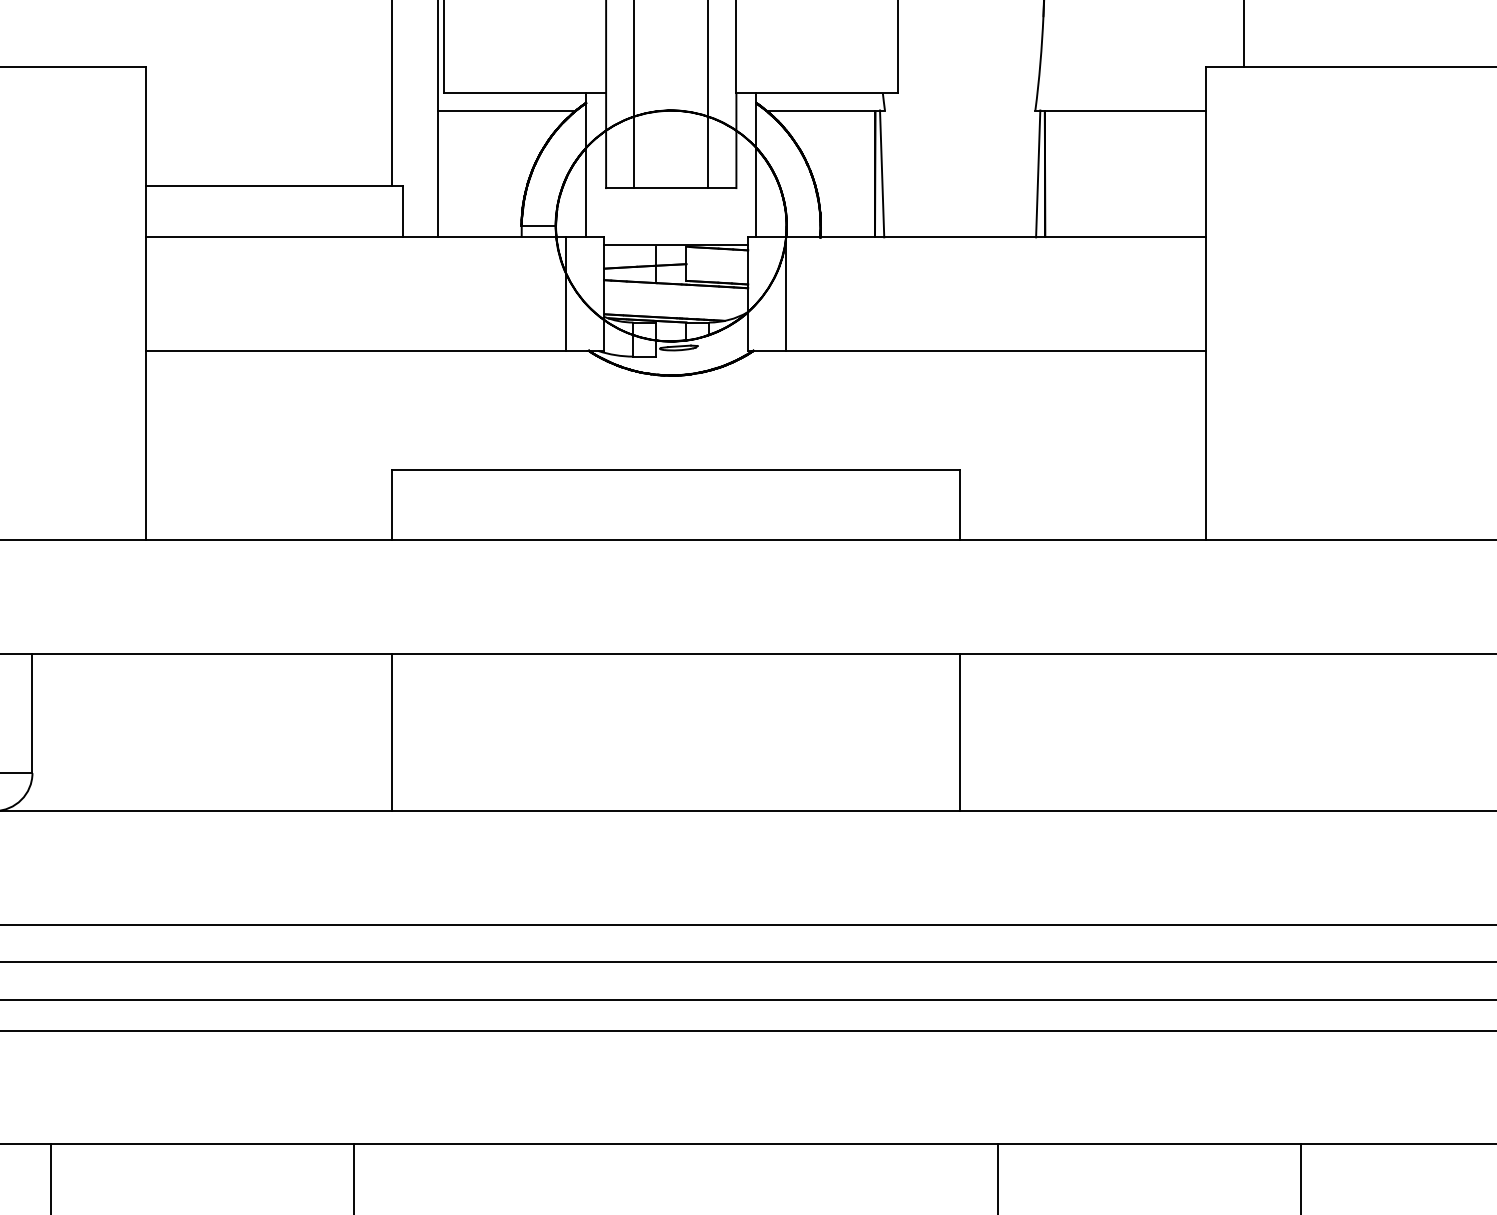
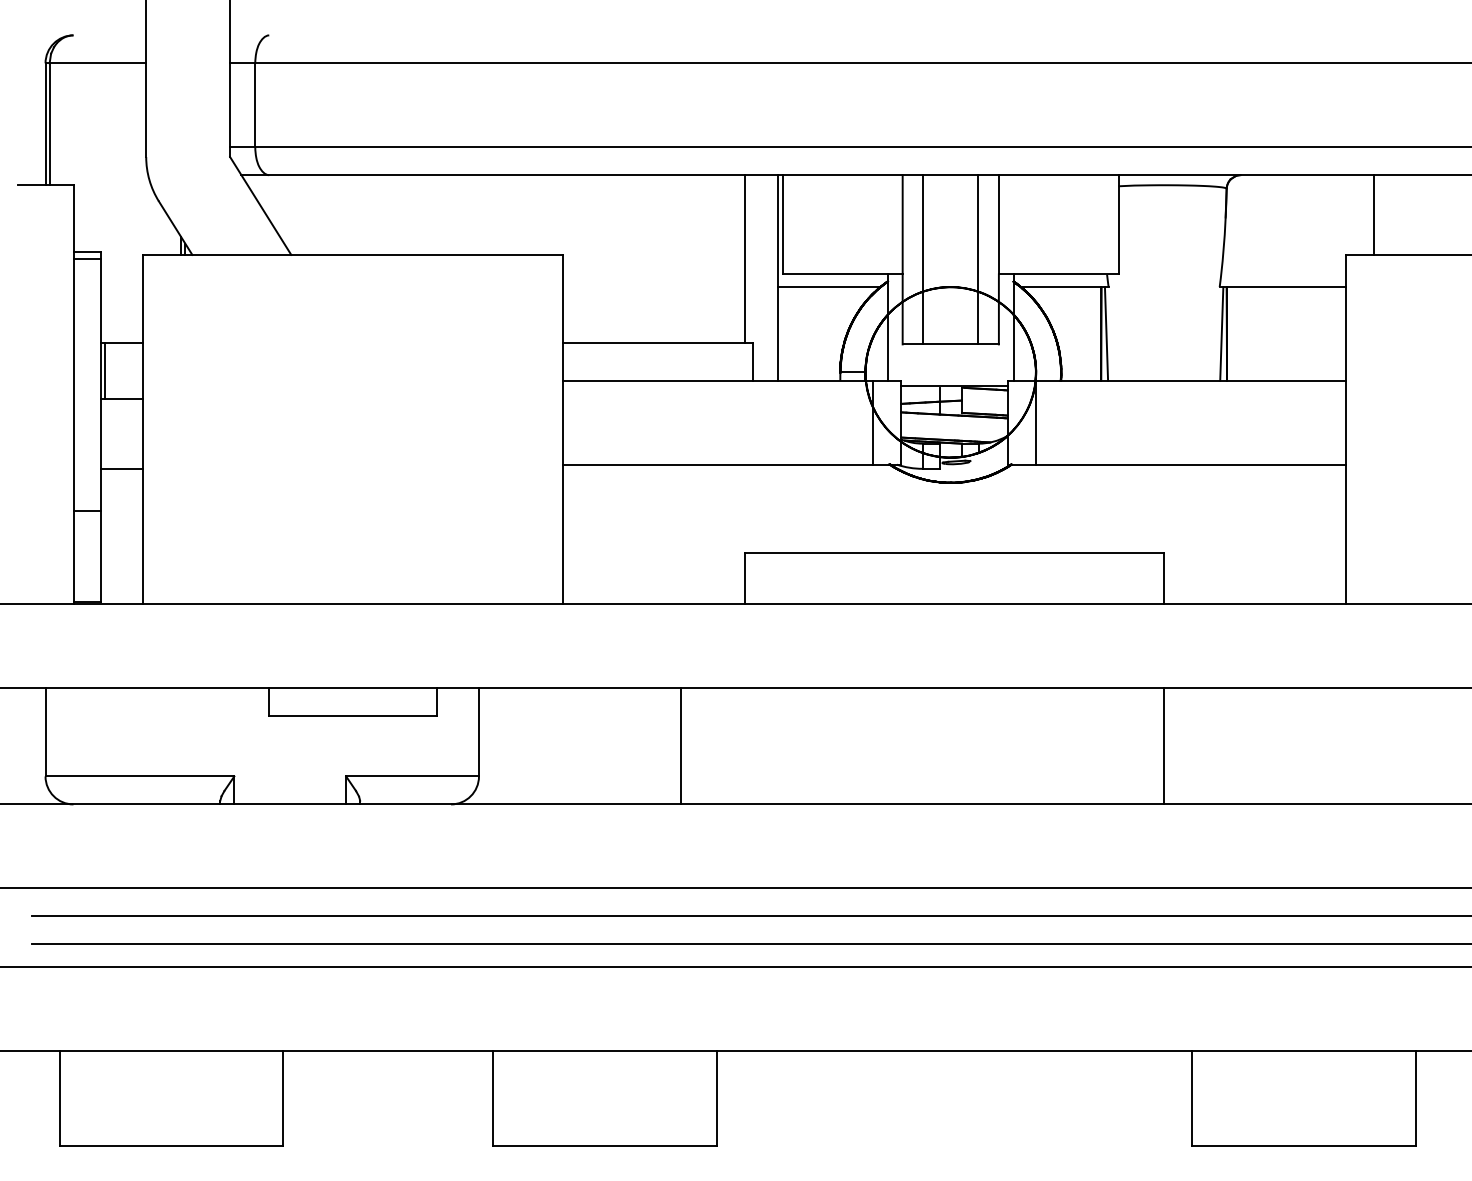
line: (391, 732) -> (680, 746), moved

